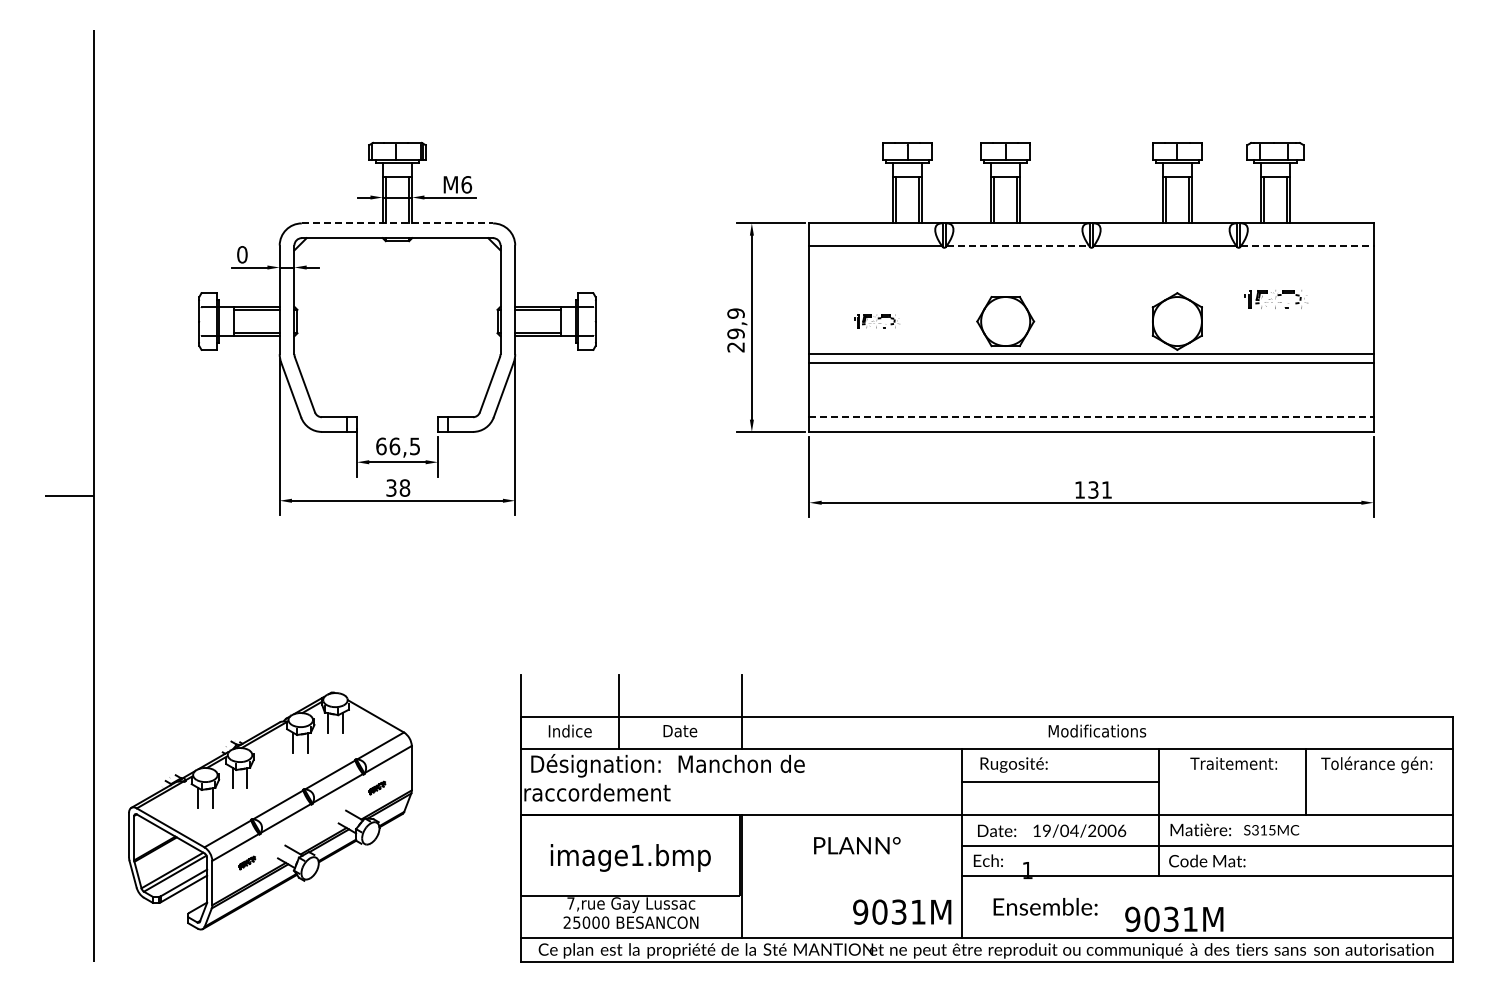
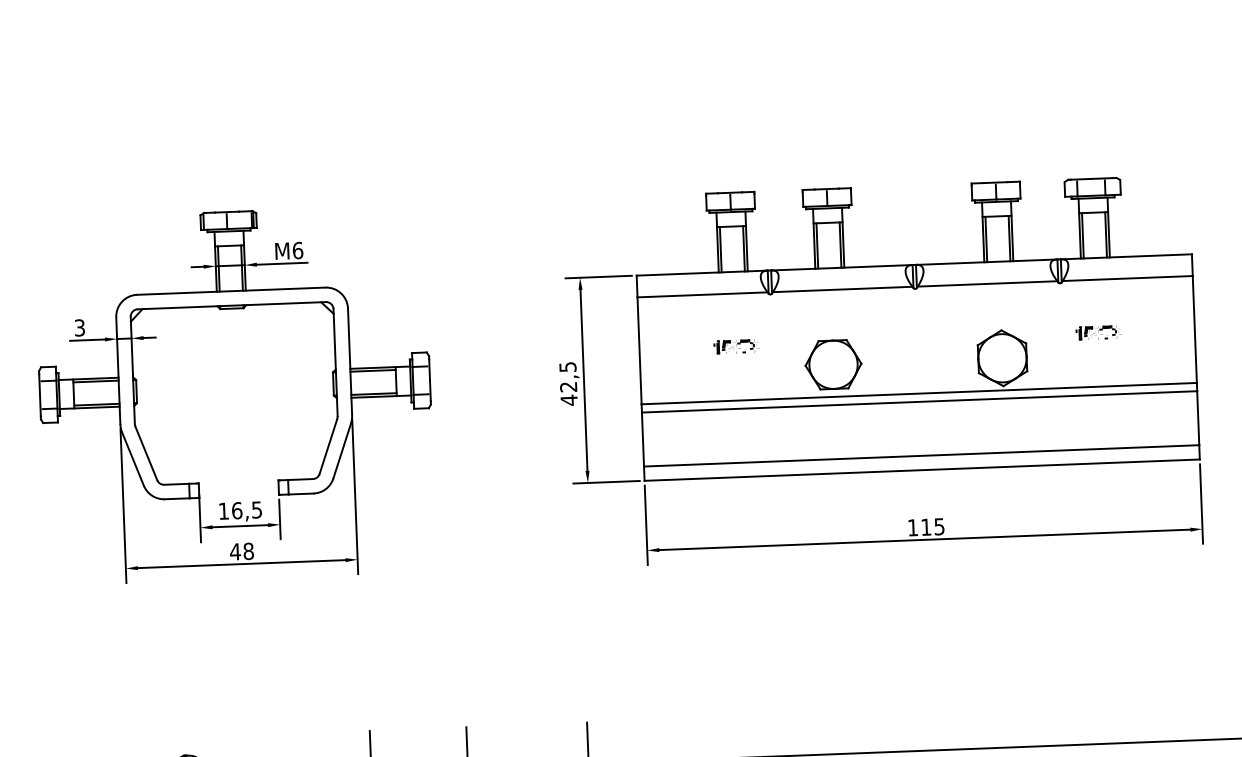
line: (397, 223) -> (231, 291), dashed -> solid
line: (1017, 245) -> (842, 289), dashed -> solid
line: (1308, 245) -> (1128, 278), dashed -> solid
text: (242, 254) -> (79, 327), 0 -> 3
part: (1275, 299) -> (1098, 332), size x0.71
part: (876, 321) -> (736, 346), moved
text: (735, 330) -> (567, 383), 29,9 -> 42,5
line: (1092, 417) -> (922, 455), dashed -> solid
text: (381, 446) -> (224, 511), 66,5 -> 16,5
text: (390, 487) -> (234, 551), 38 -> 48
text: (1099, 489) -> (932, 526), 131 -> 115

